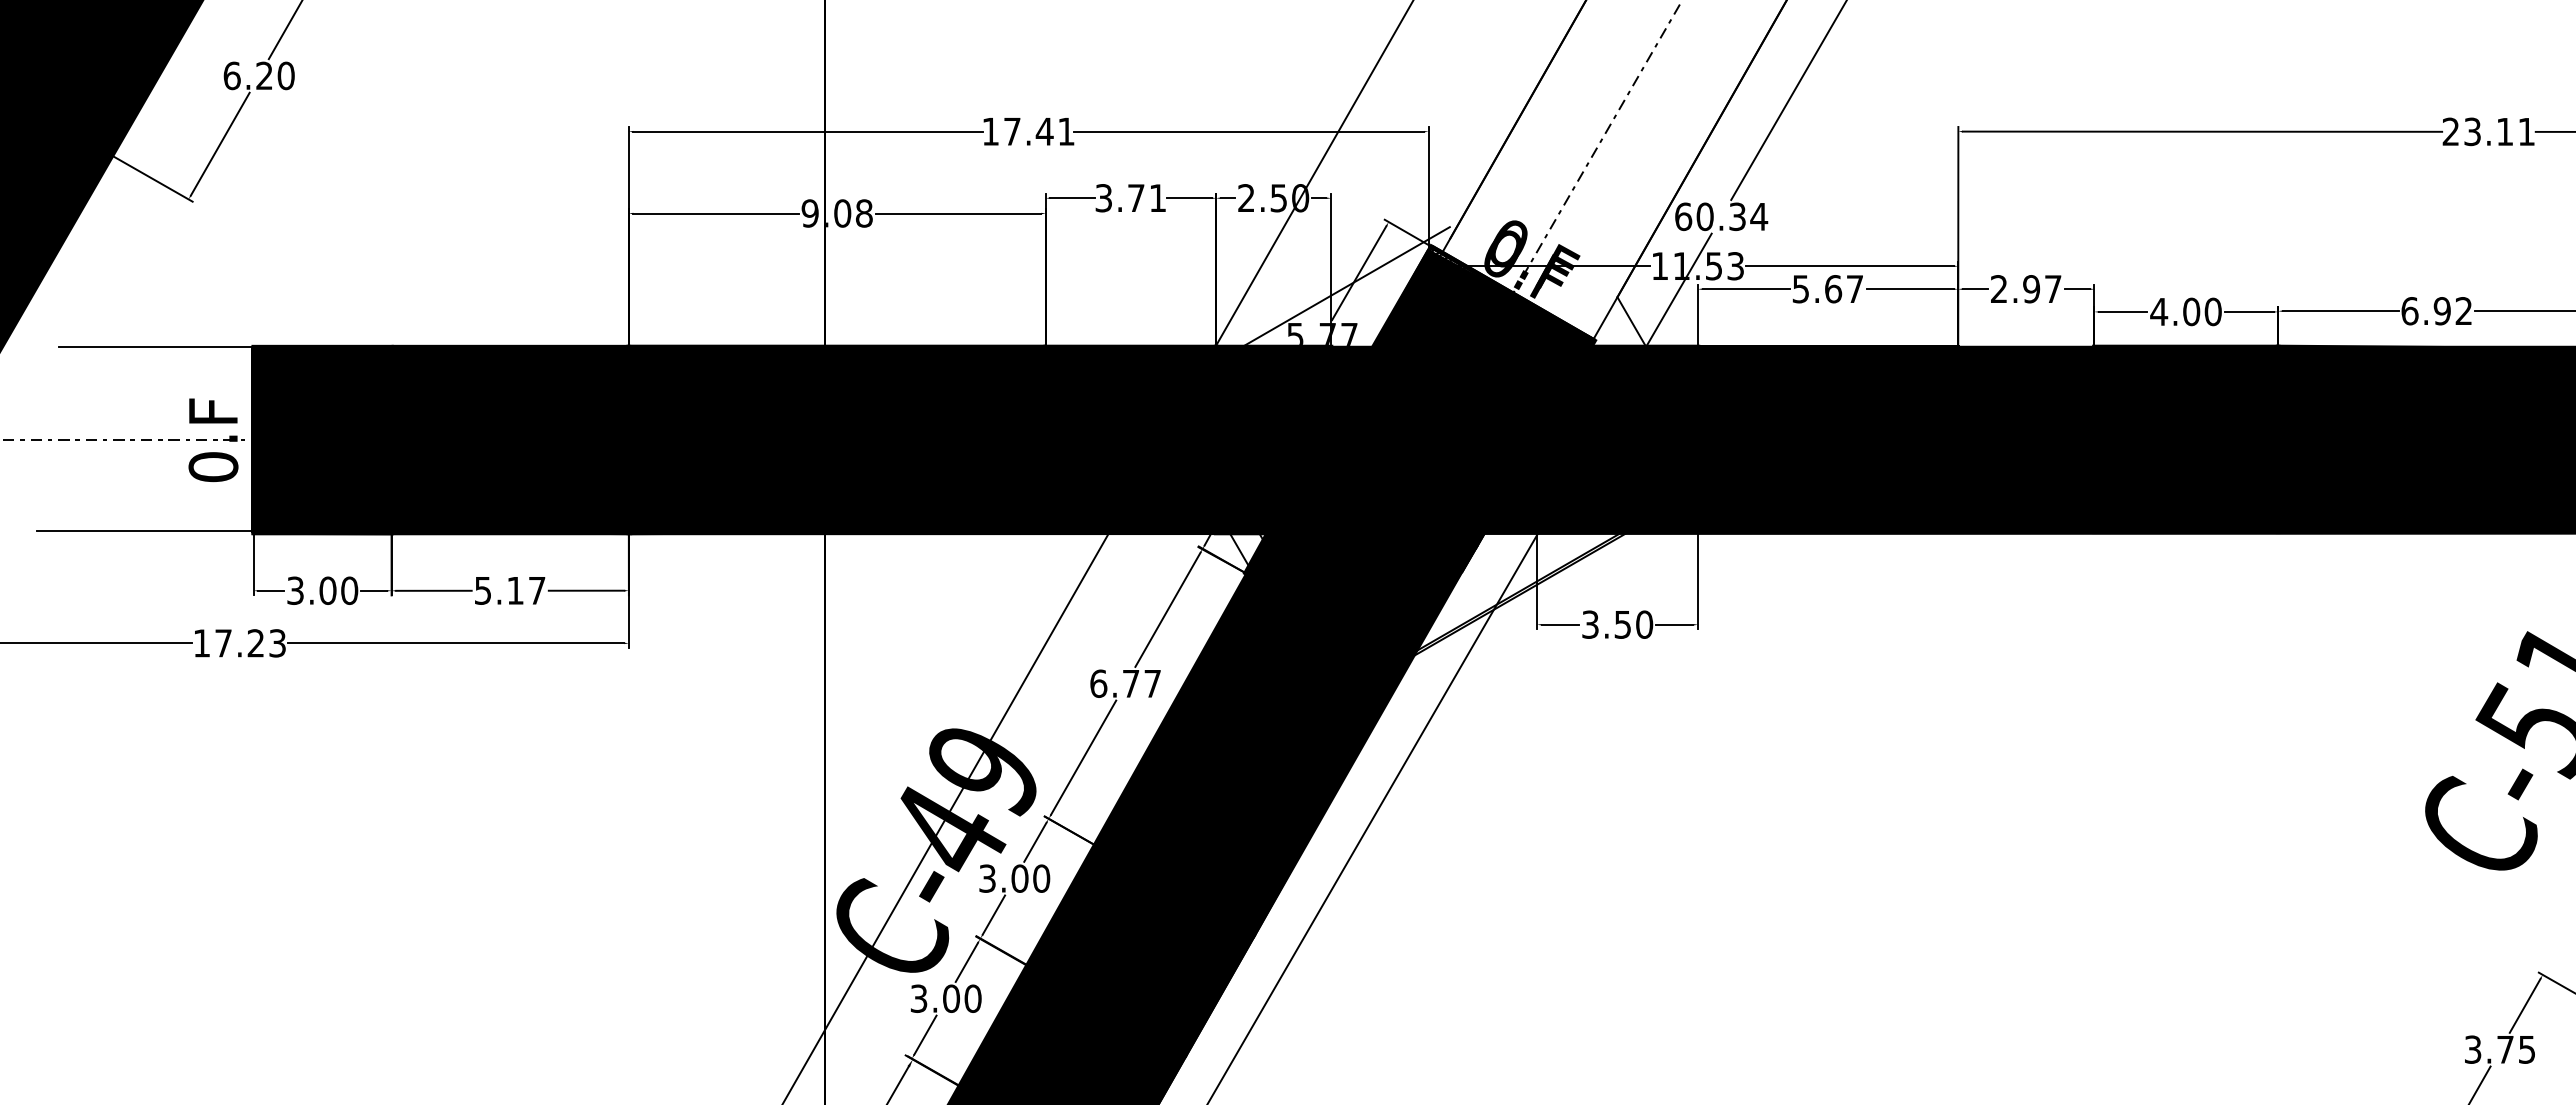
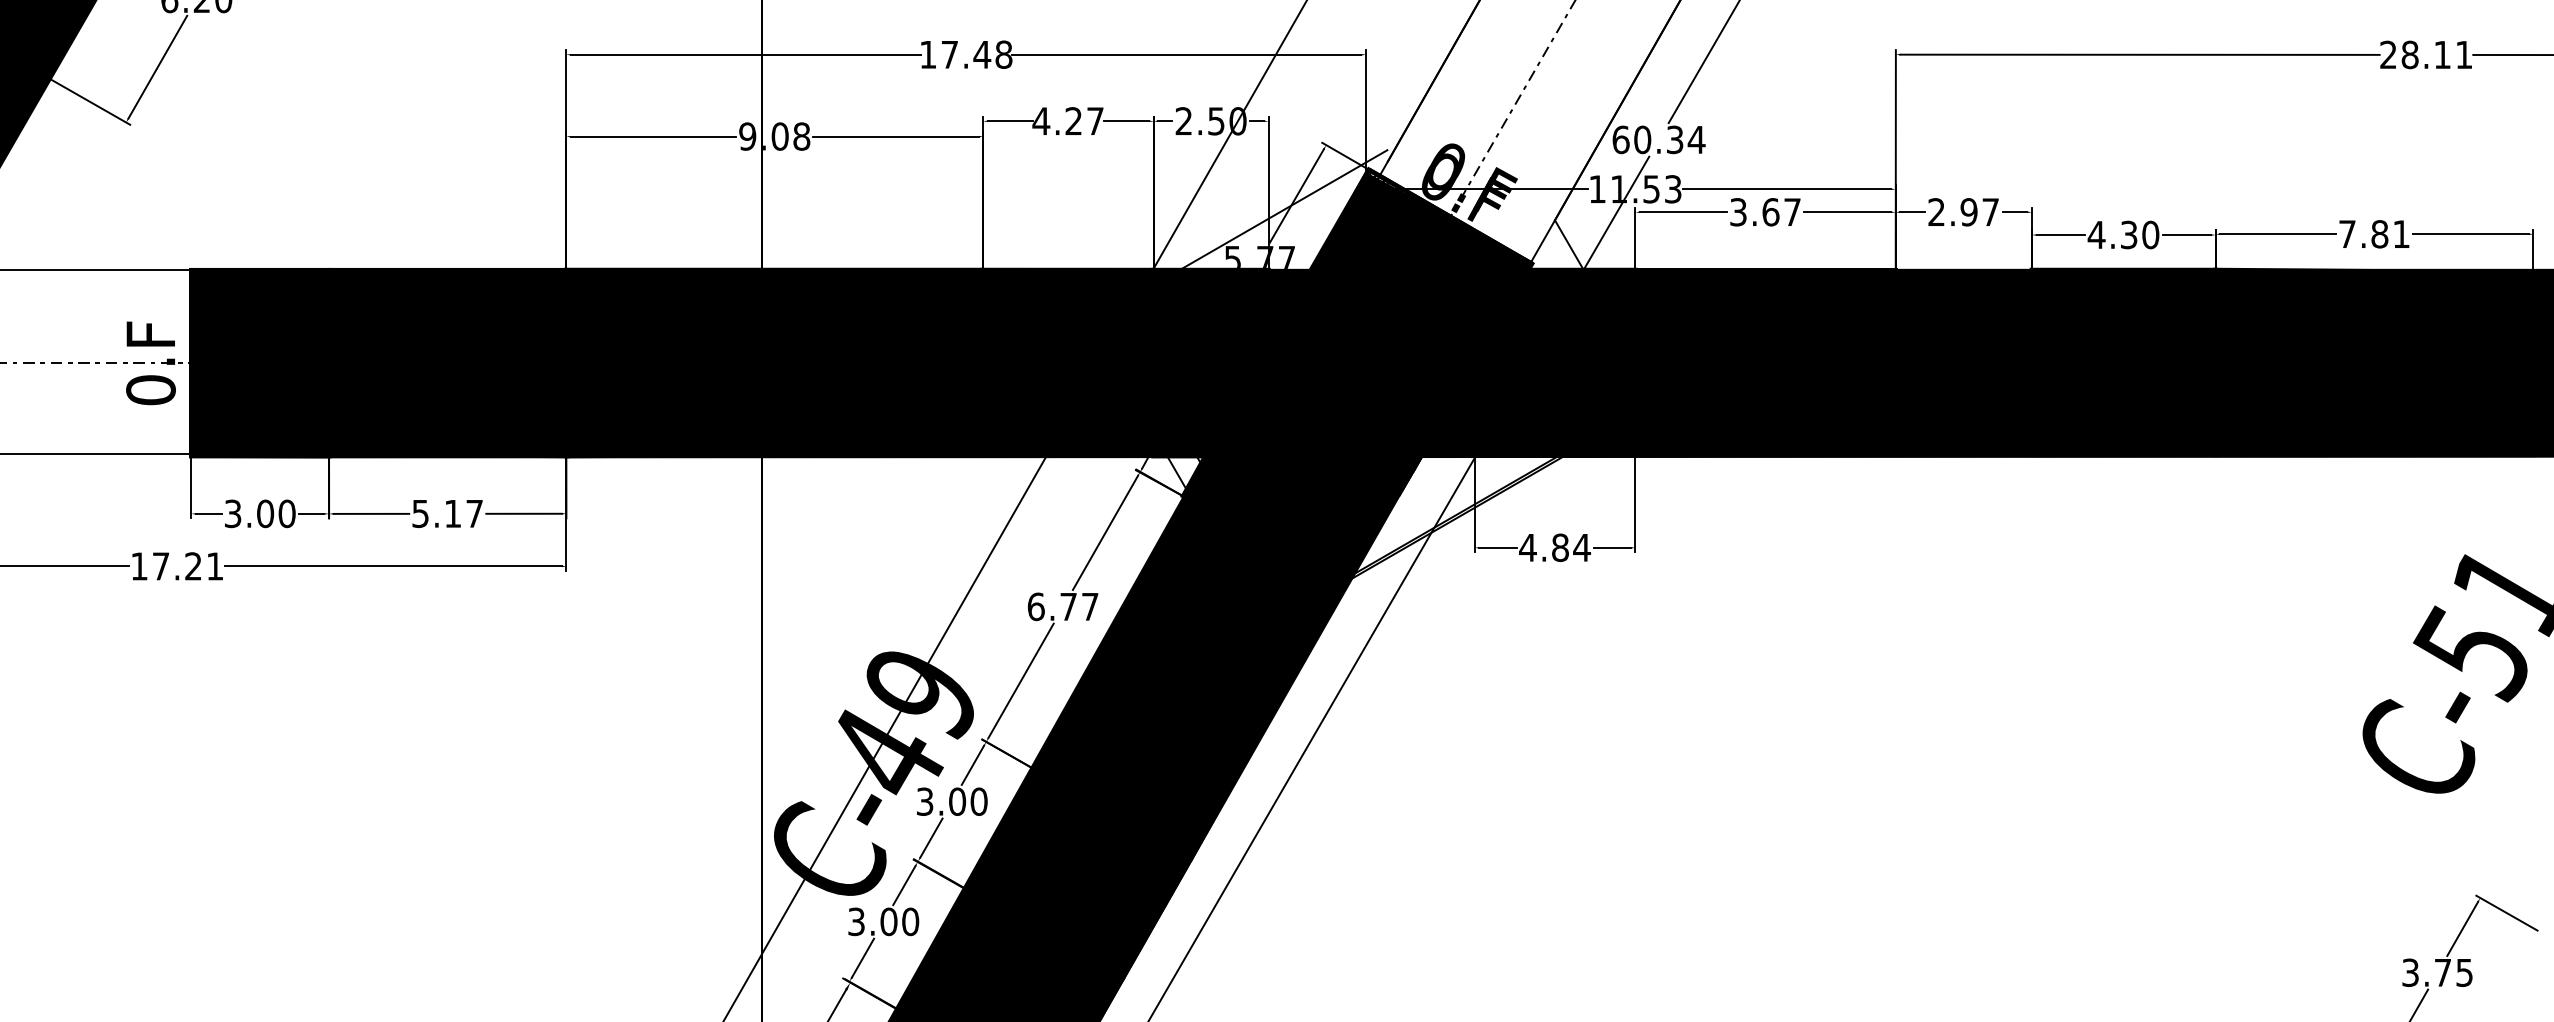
text: (1066, 131) -> (1004, 54), 17.41 -> 17.48
text: (2472, 131) -> (2410, 54), 23.11 -> 28.11
text: (1129, 198) -> (1067, 121), 3.71 -> 4.27
text: (1801, 288) -> (1739, 211), 5.67 -> 3.67
text: (2191, 311) -> (2129, 234), 4.00 -> 4.30
text: (2436, 311) -> (2374, 234), 6.92 -> 7.81
text: (1617, 624) -> (1555, 547), 3.50 -> 4.84
text: (277, 643) -> (215, 566), 17.23 -> 17.21

